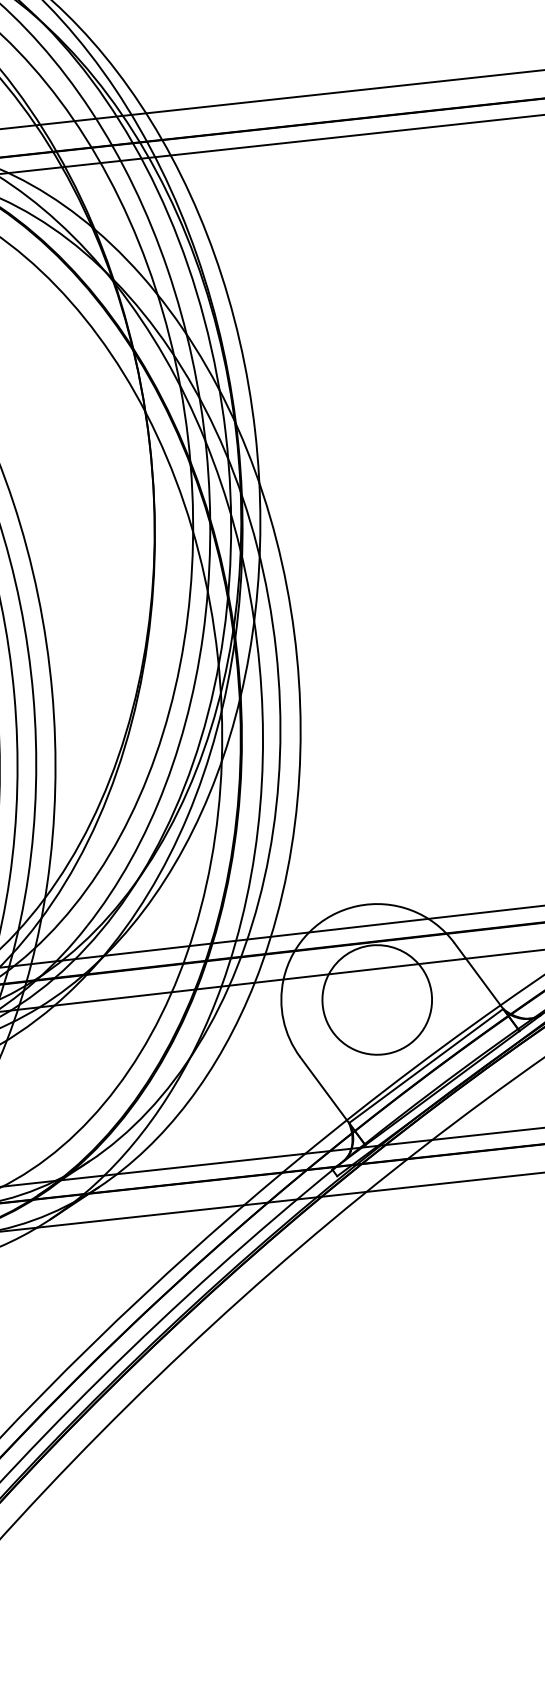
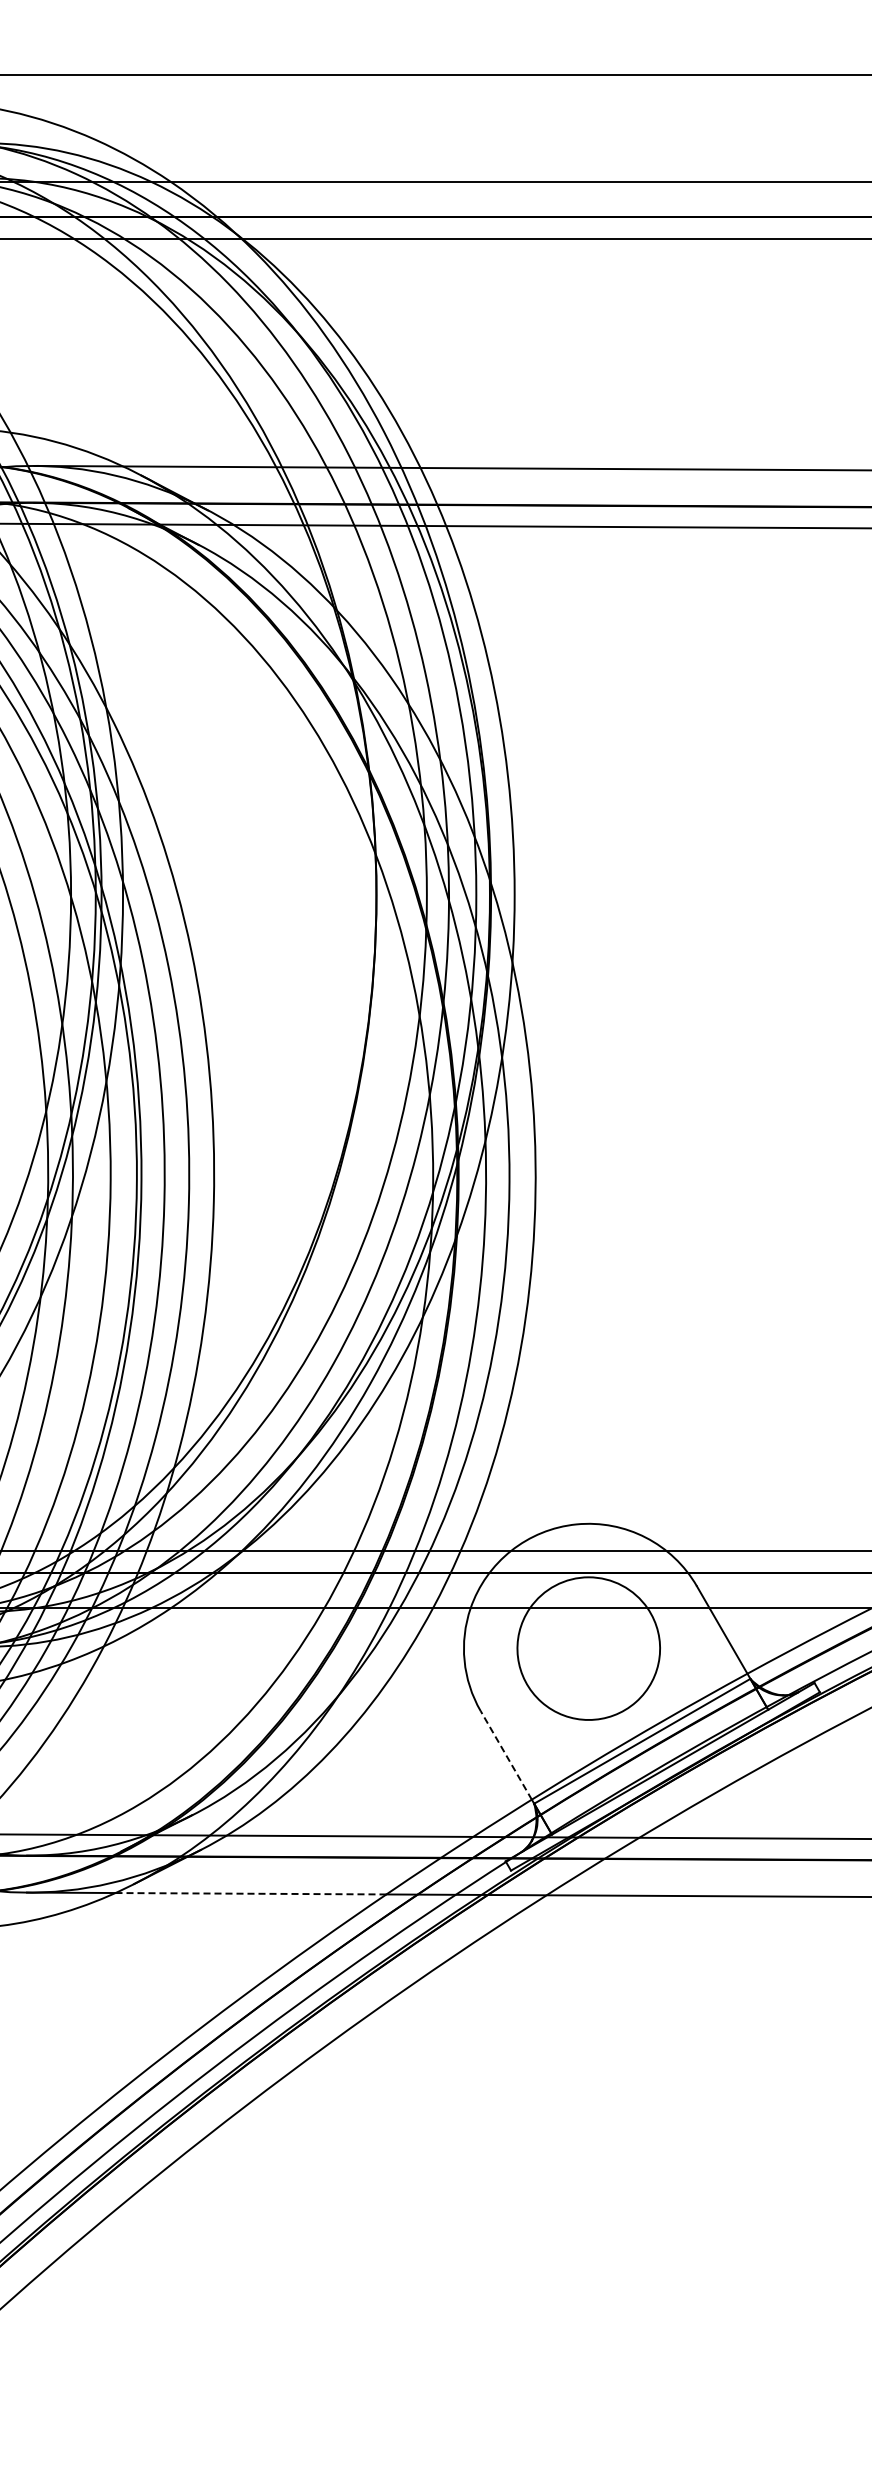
line: (323, 1087) -> (506, 1754), solid -> dashed
line: (141, 1216) -> (251, 1893), solid -> dashed

